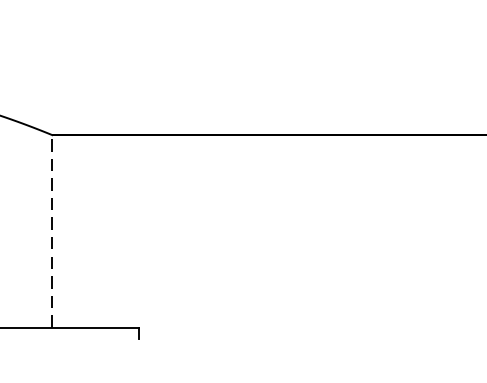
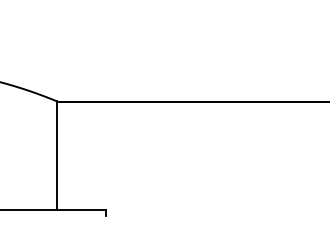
line: (51, 231) -> (56, 155), dashed -> solid

